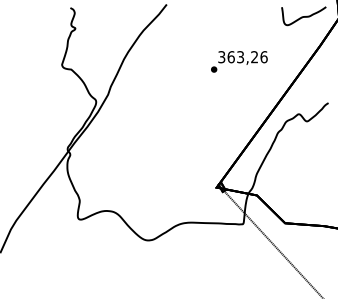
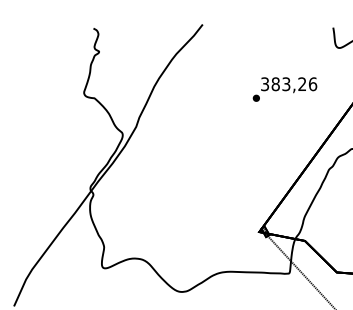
text: (230, 57) -> (274, 84), 363,26 -> 383,26

